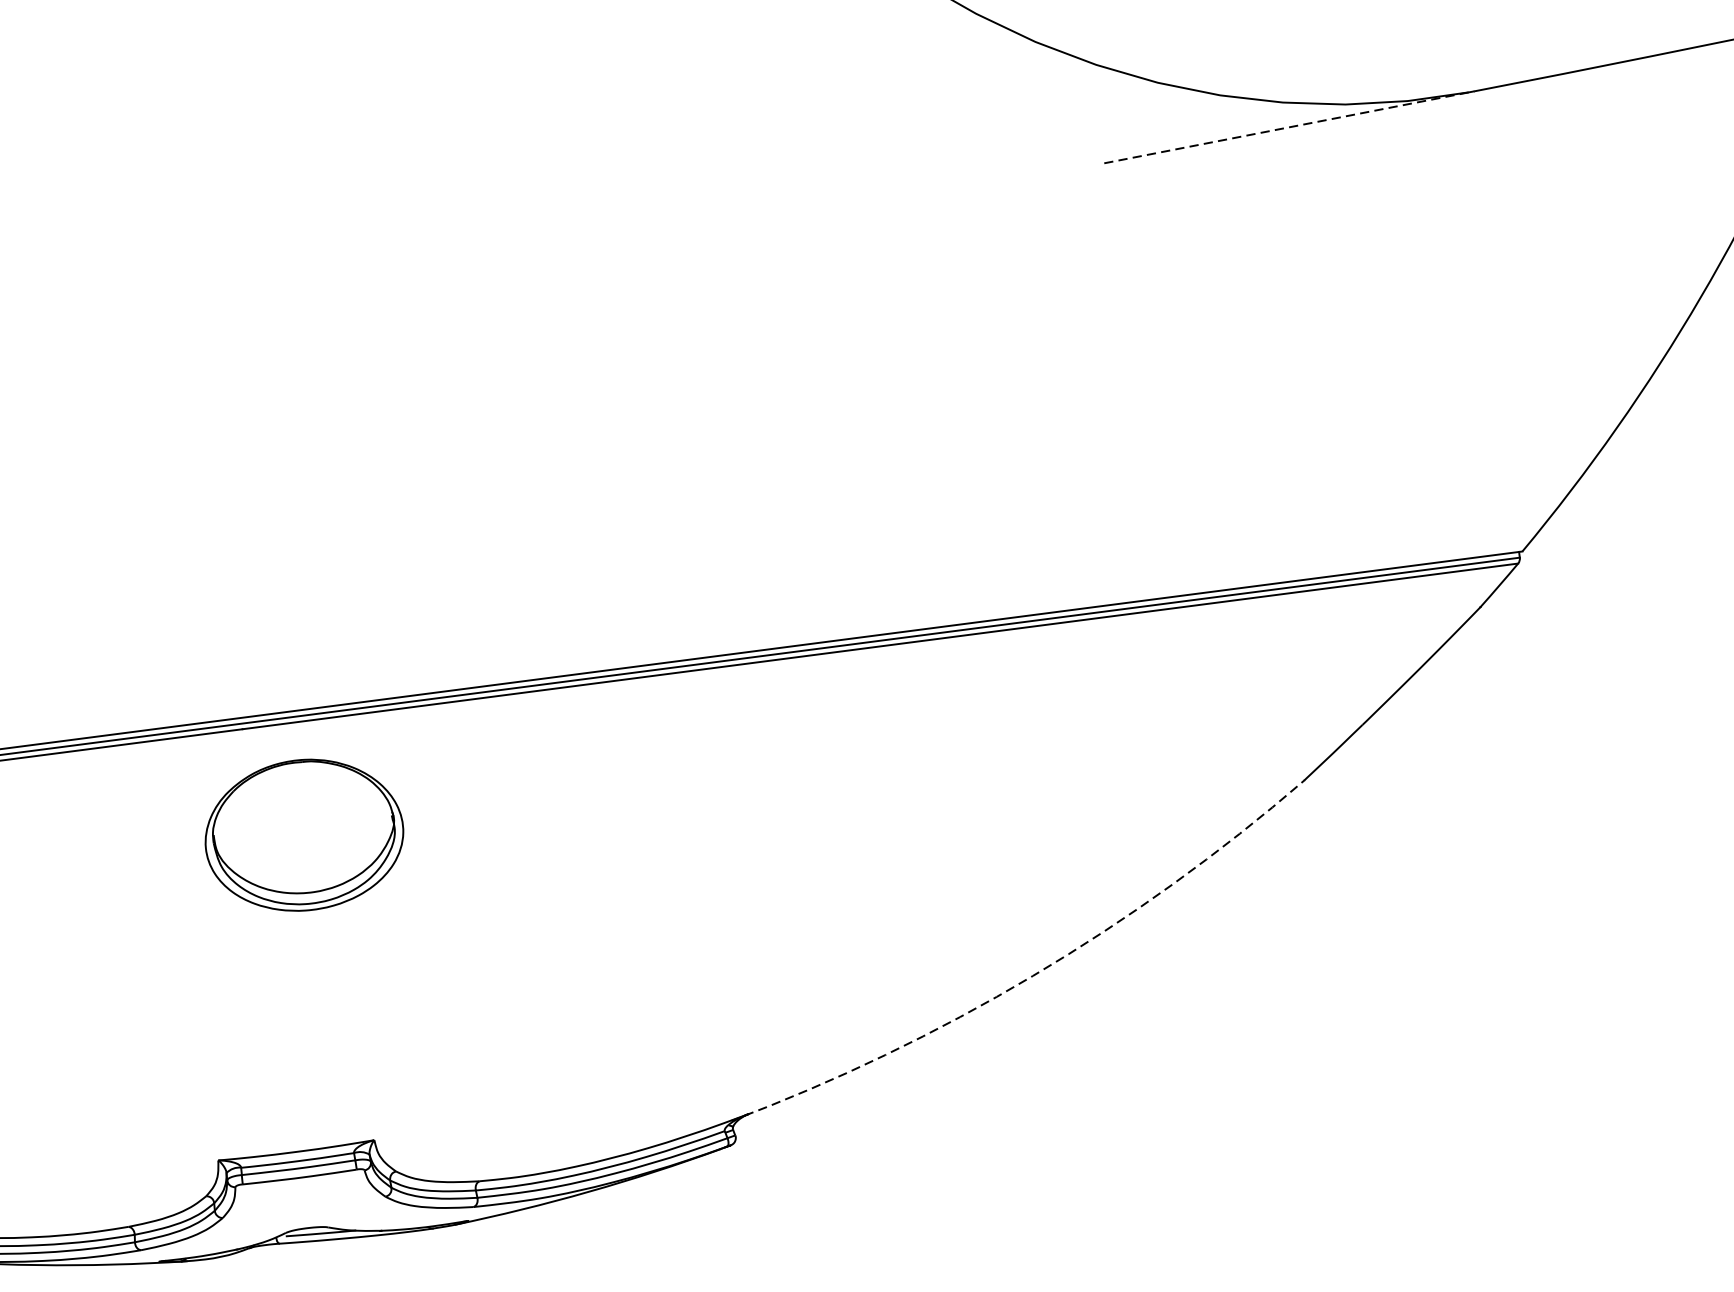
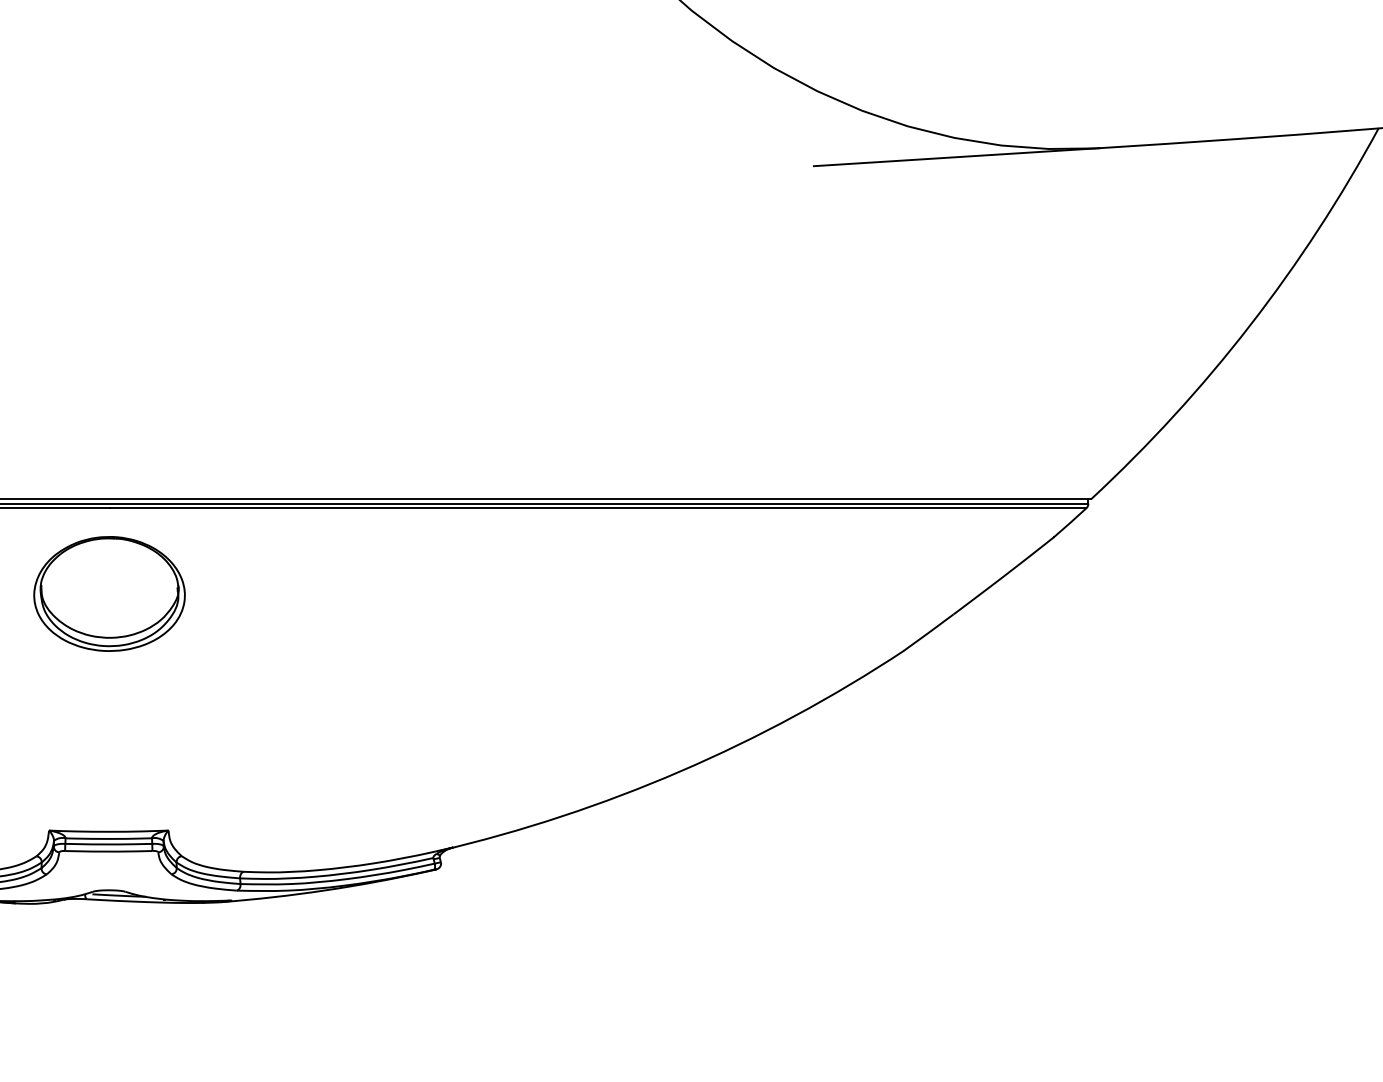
line: (1290, 127) -> (957, 157), dashed -> solid
part: (304, 834) -> (109, 593), moved
arc: (1032, 976) -> (680, 771), dashed -> solid

